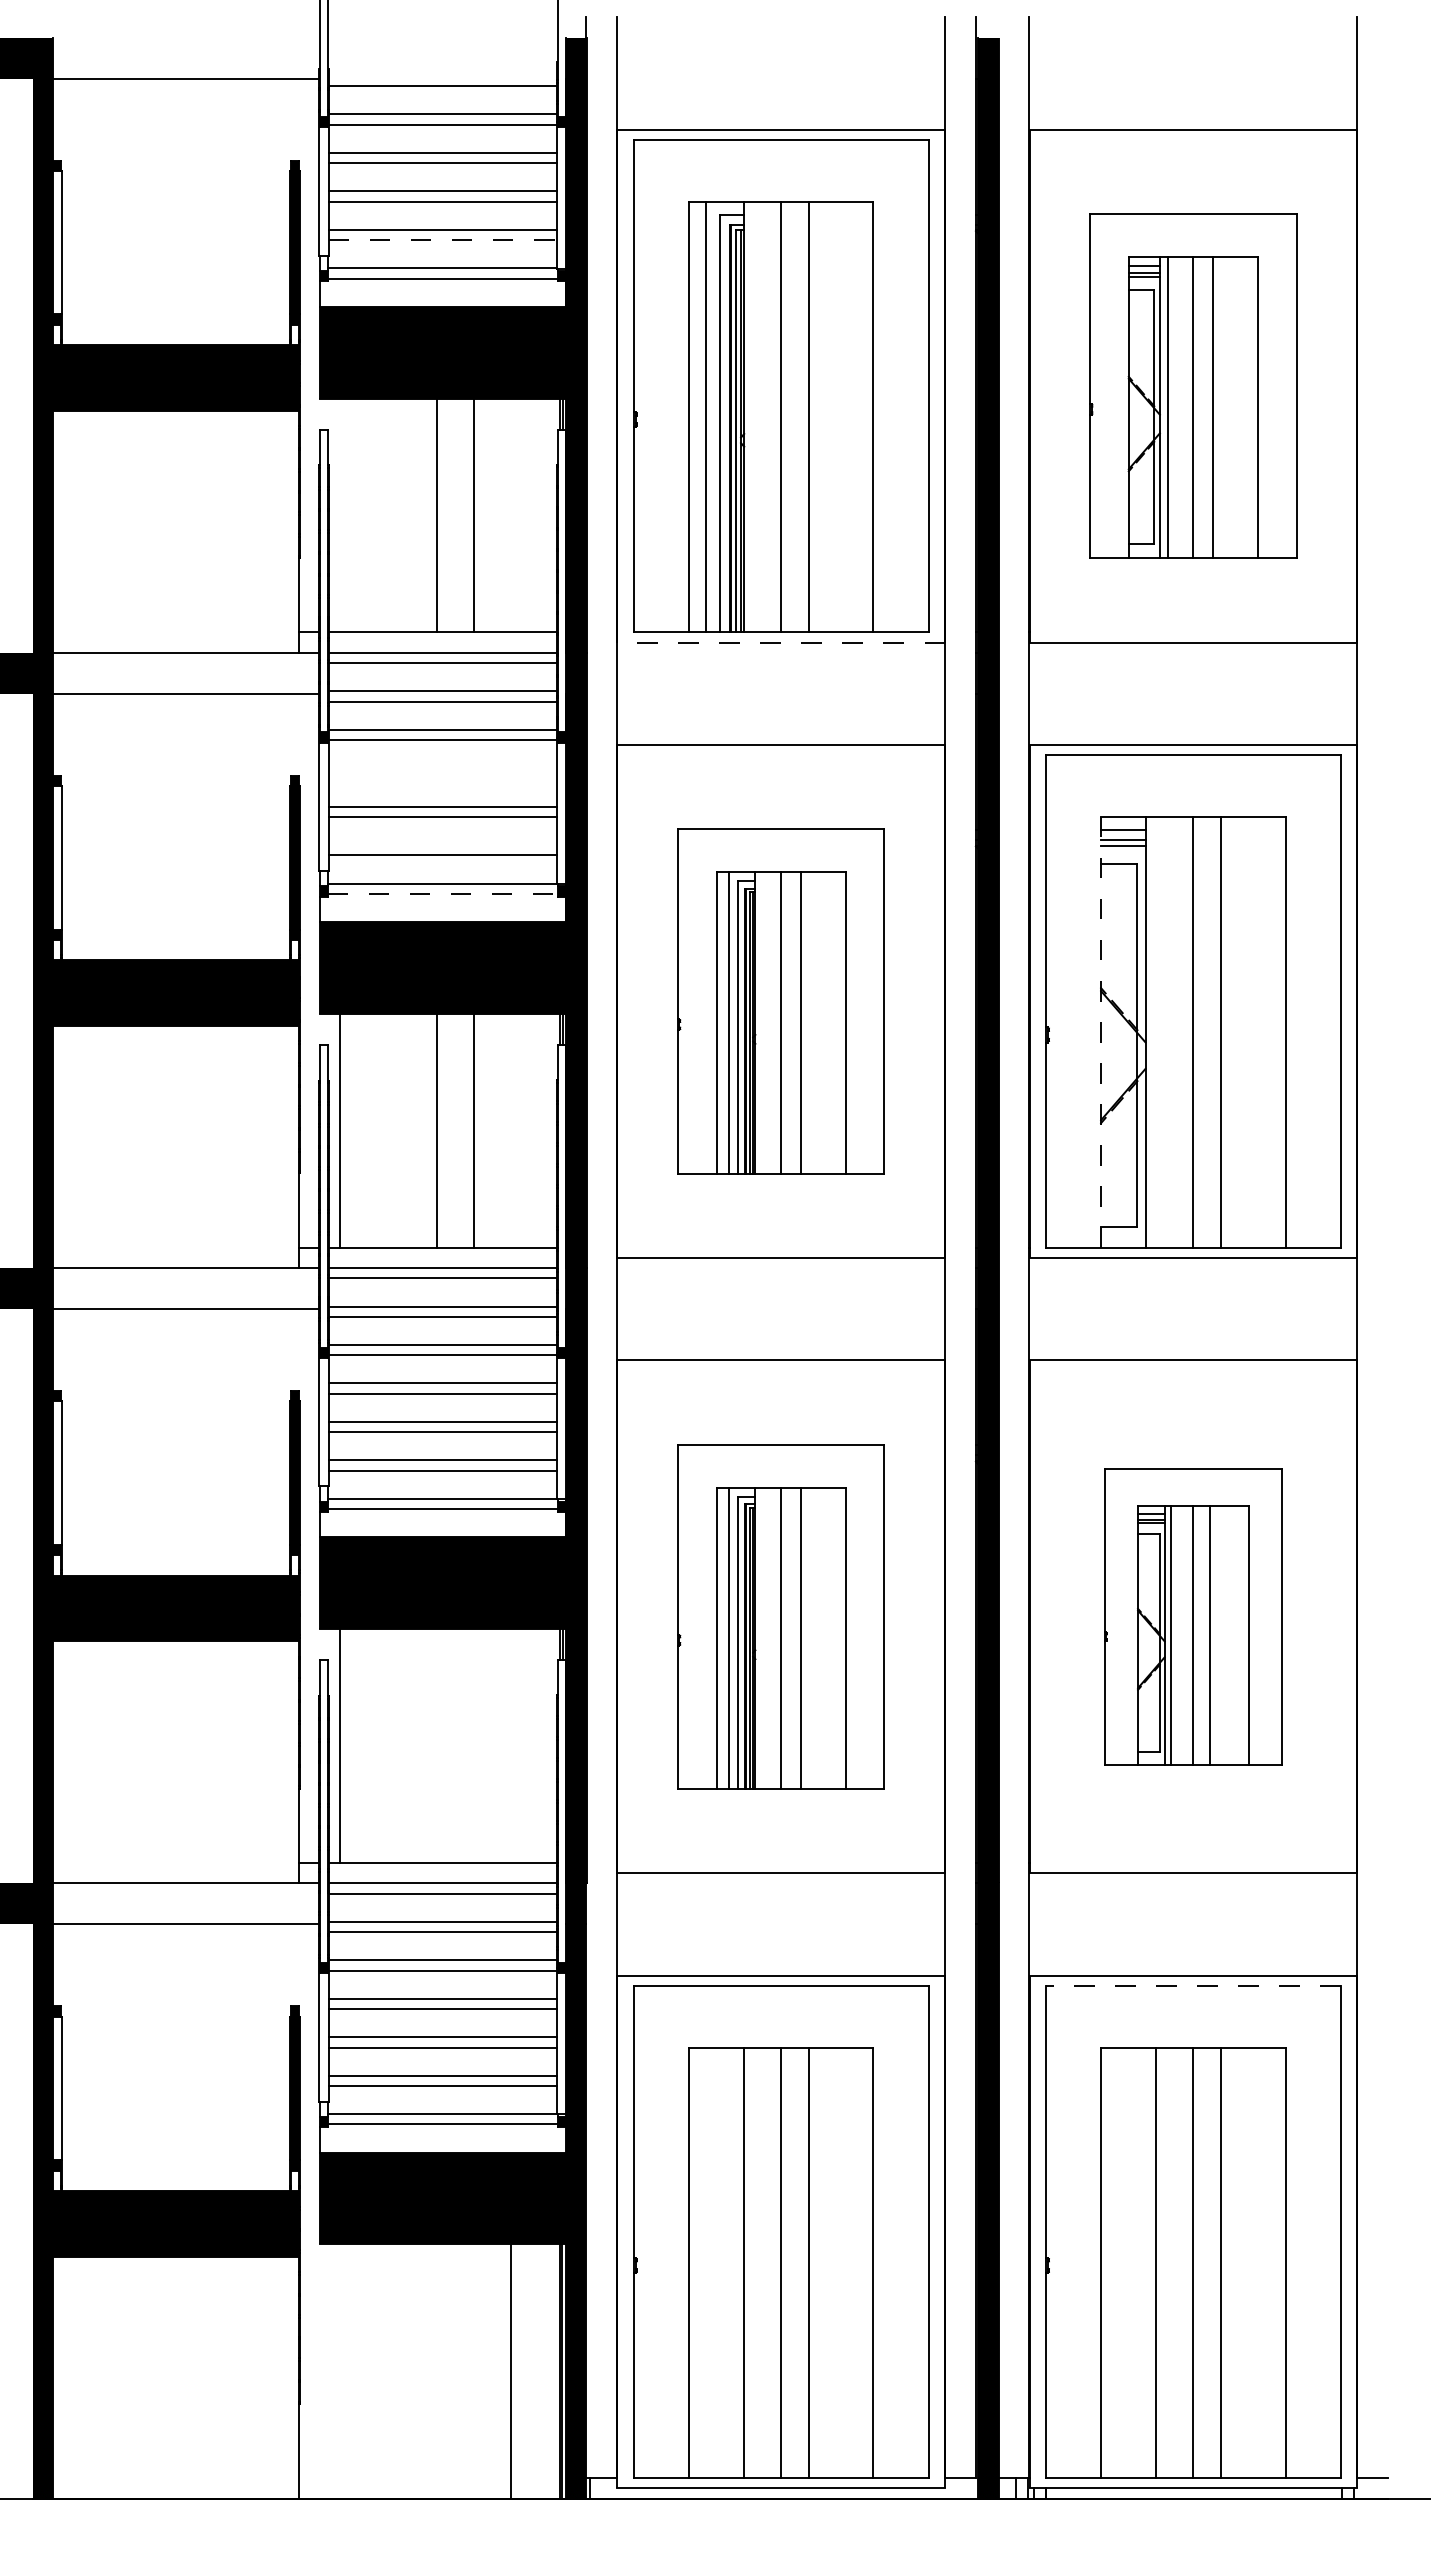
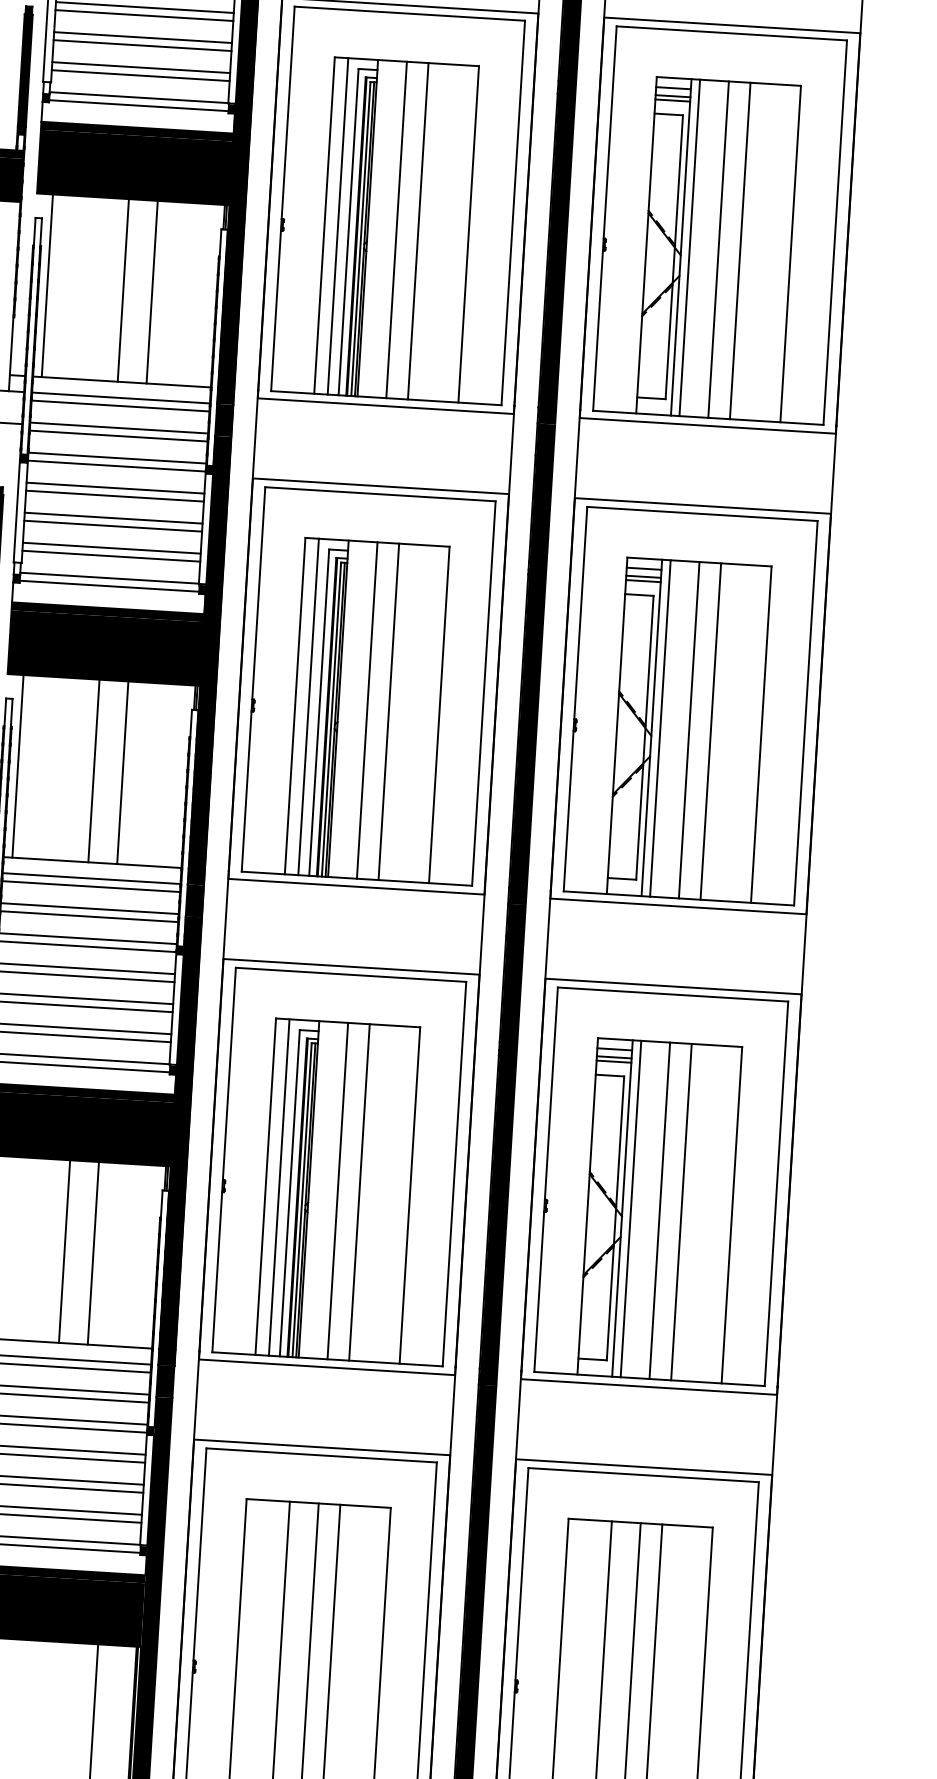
line: (442, 240) -> (140, 75), dashed -> solid
part: (1193, 385) -> (720, 225), size x1.43
line: (340, 515) -> (47, 285), added
line: (781, 642) -> (386, 406), dashed -> solid
line: (442, 768) -> (115, 488), added
line: (442, 778) -> (114, 496), added
line: (442, 845) -> (111, 548), added
line: (442, 893) -> (109, 585), dashed -> solid
part: (781, 1001) -> (368, 686), size x1.43
line: (1101, 1031) -> (617, 725), dashed -> solid
line: (1156, 1031) -> (660, 727), added
part: (781, 1616) -> (339, 1166), size x1.43
part: (1193, 1616) -> (661, 1186), size x1.67
line: (437, 1745) -> (64, 1251), added
line: (474, 1745) -> (93, 1252), added
line: (1192, 1985) -> (642, 1474), dashed -> solid

